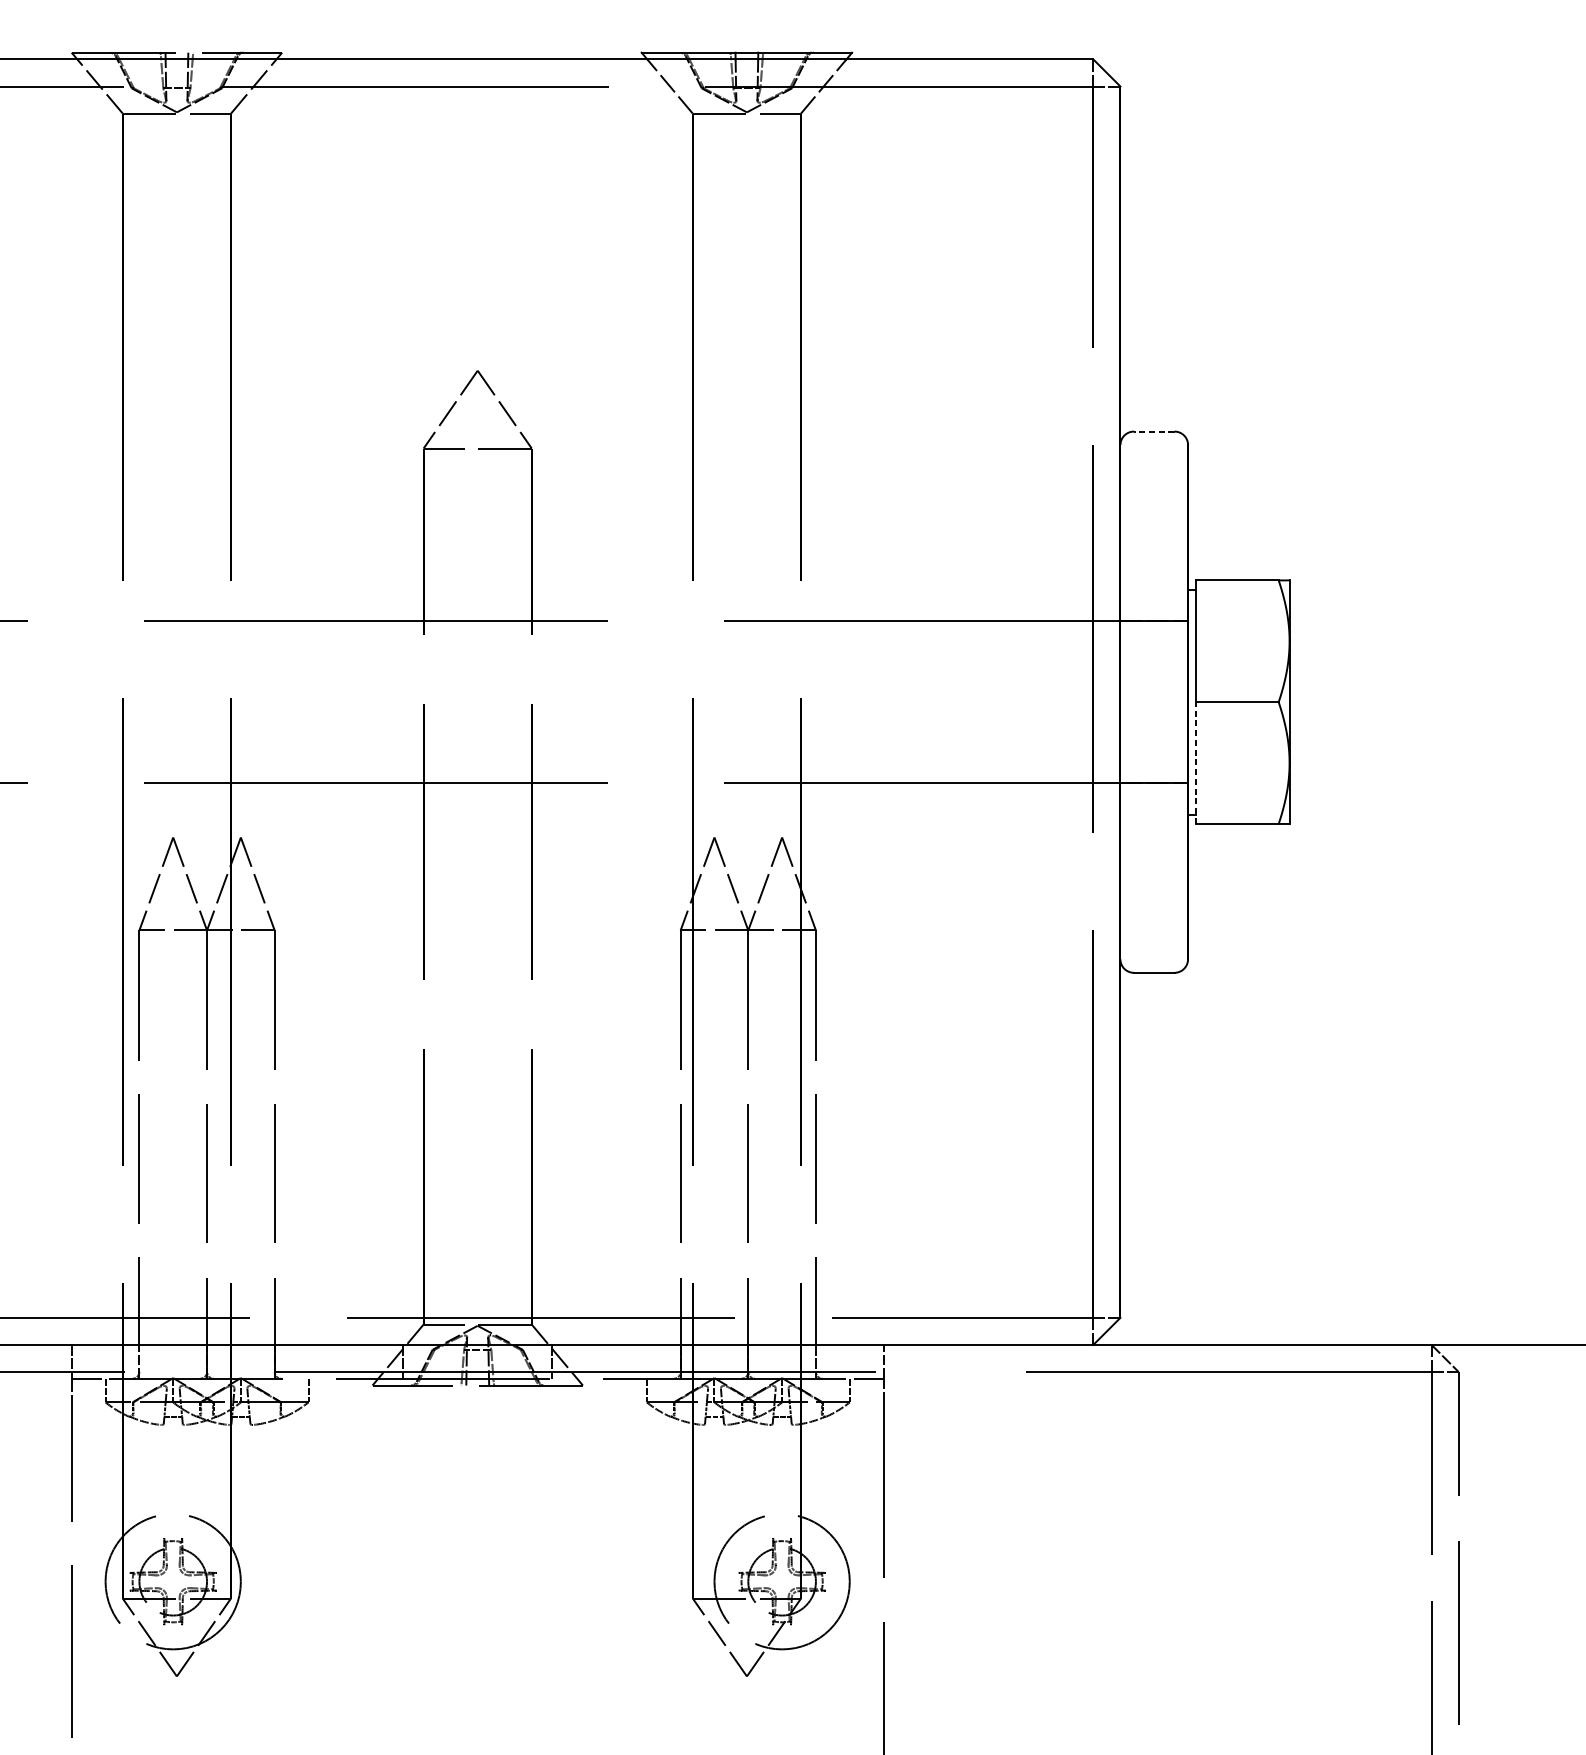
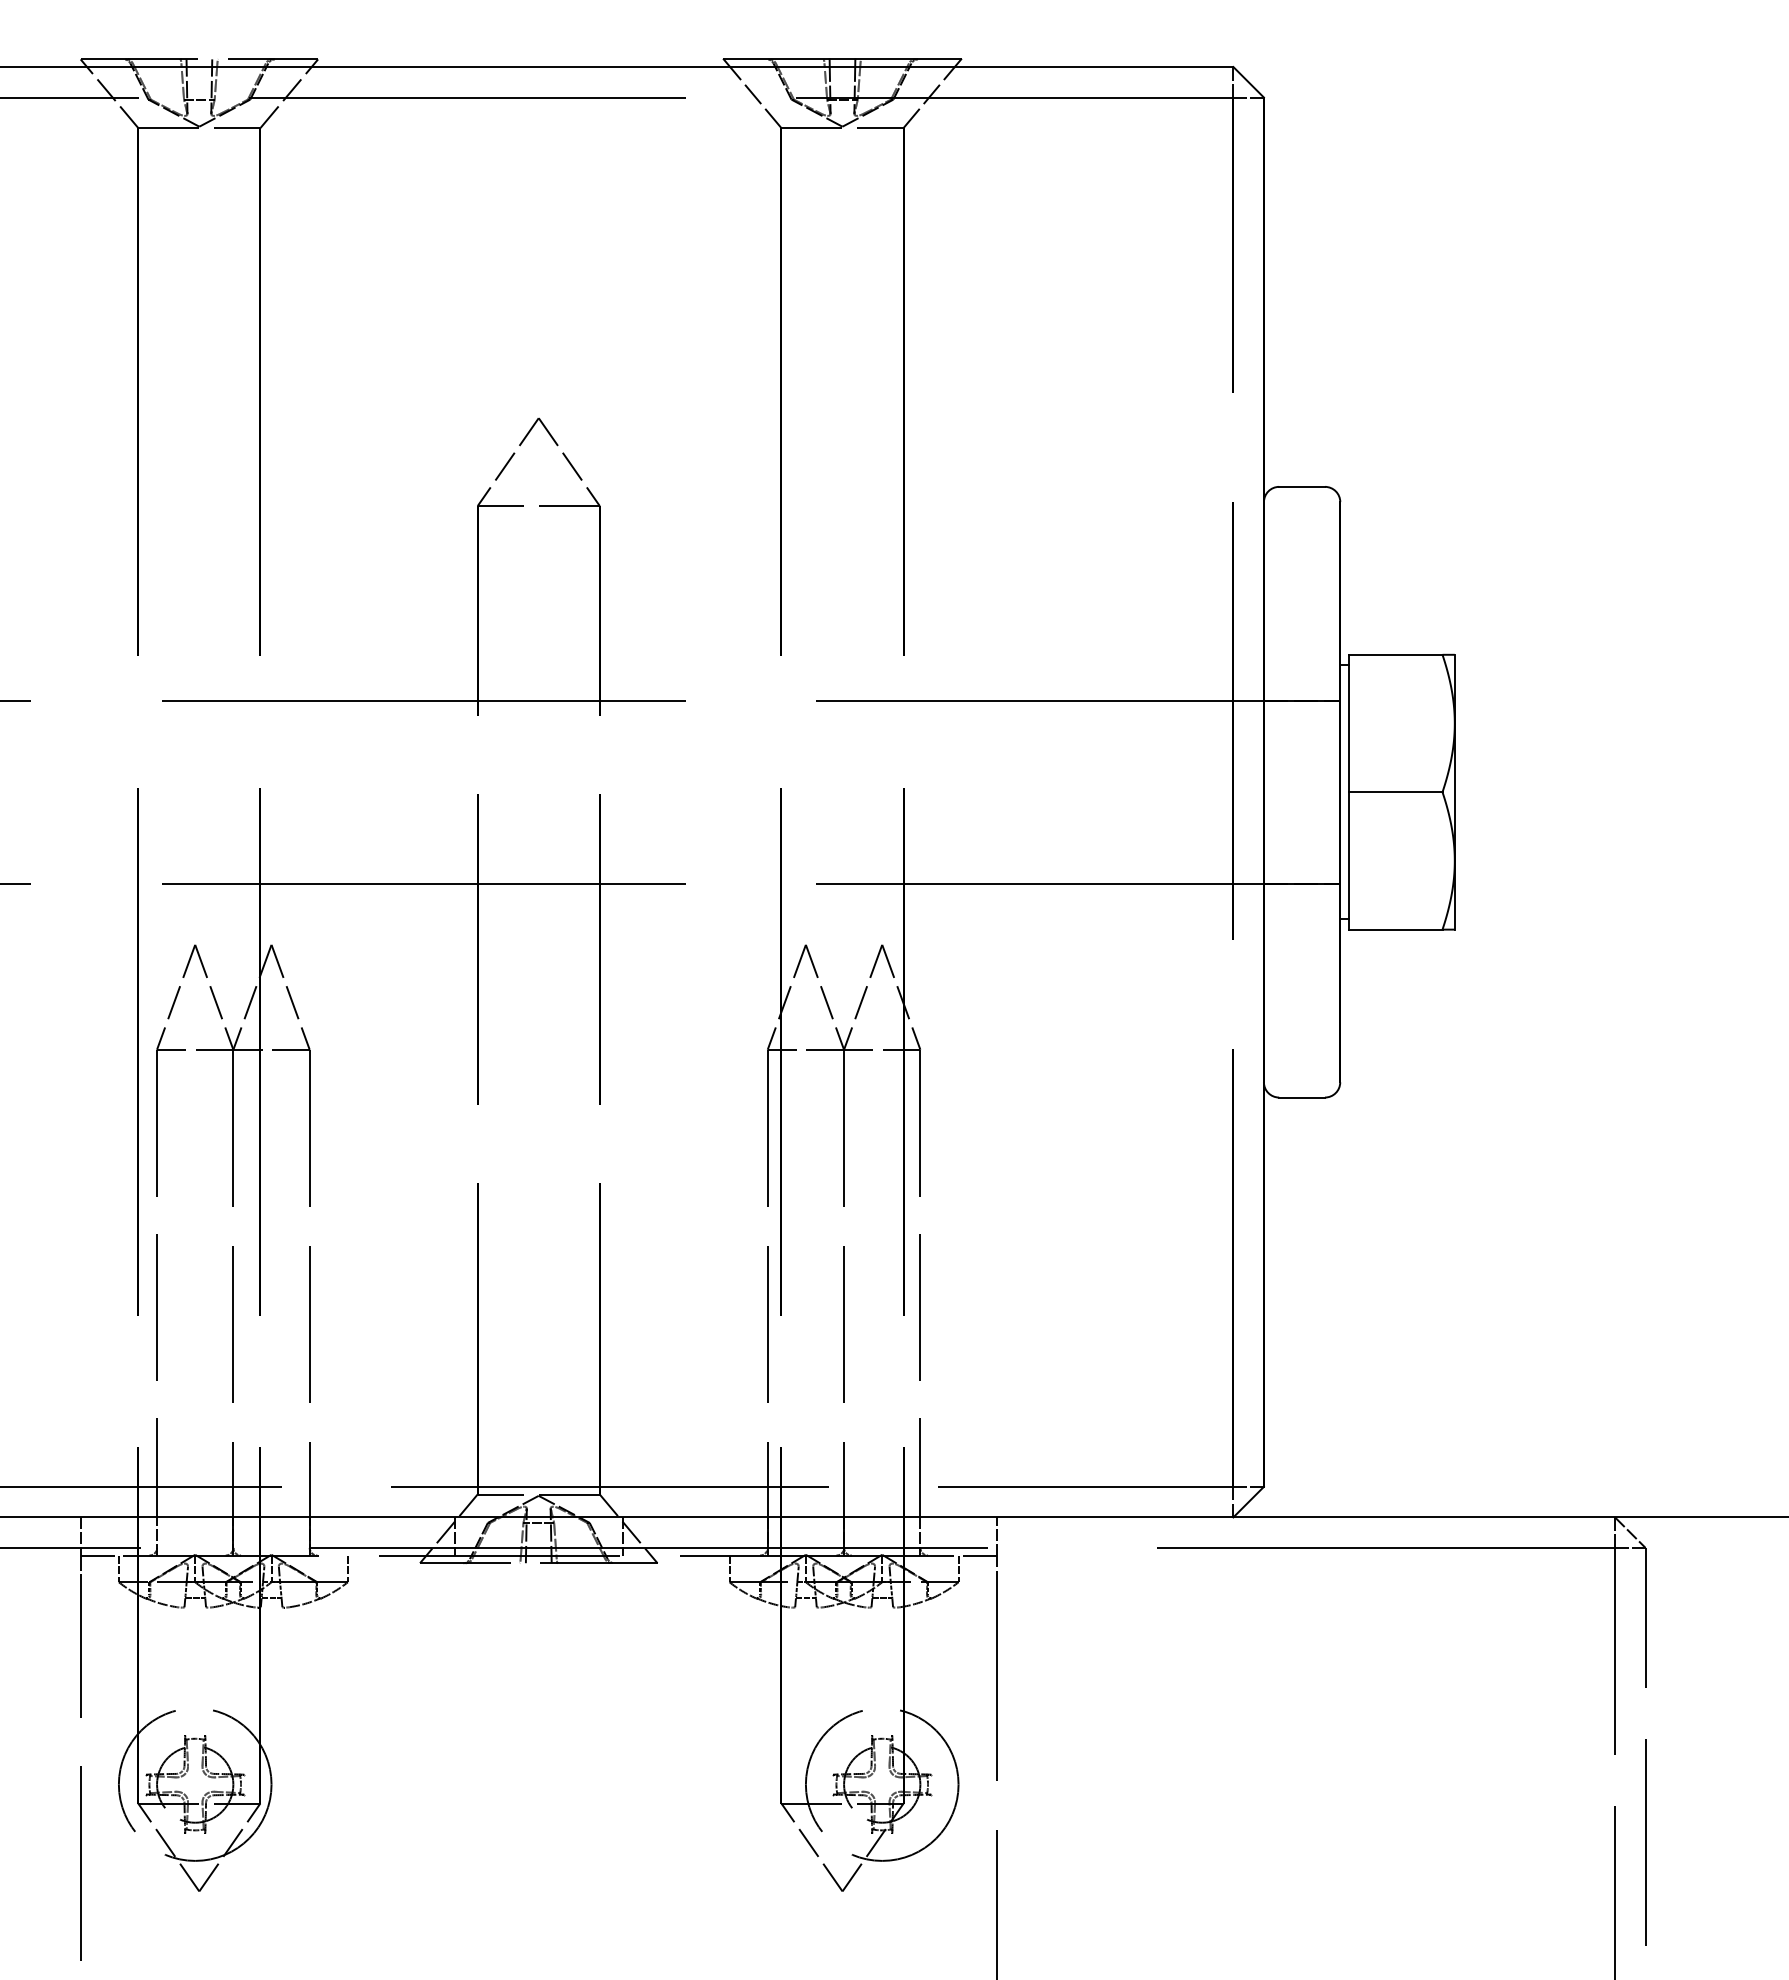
line: (1154, 431) -> (1302, 486), dashed -> solid
line: (1196, 762) -> (1349, 860), dashed -> solid

